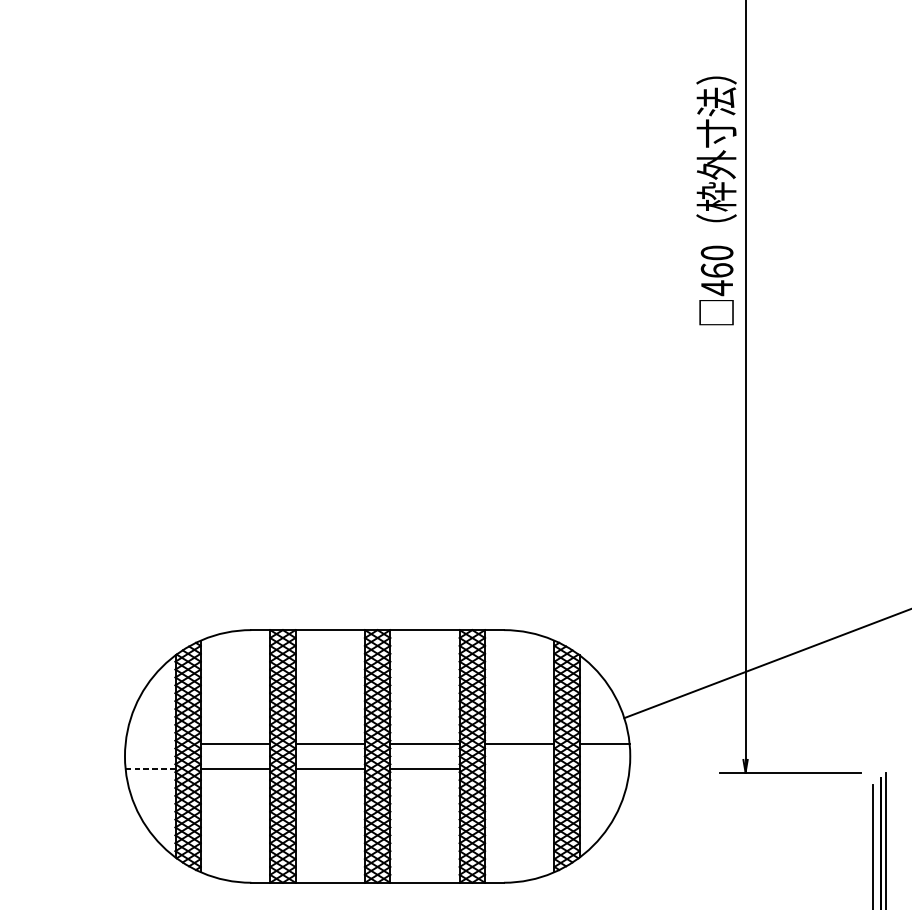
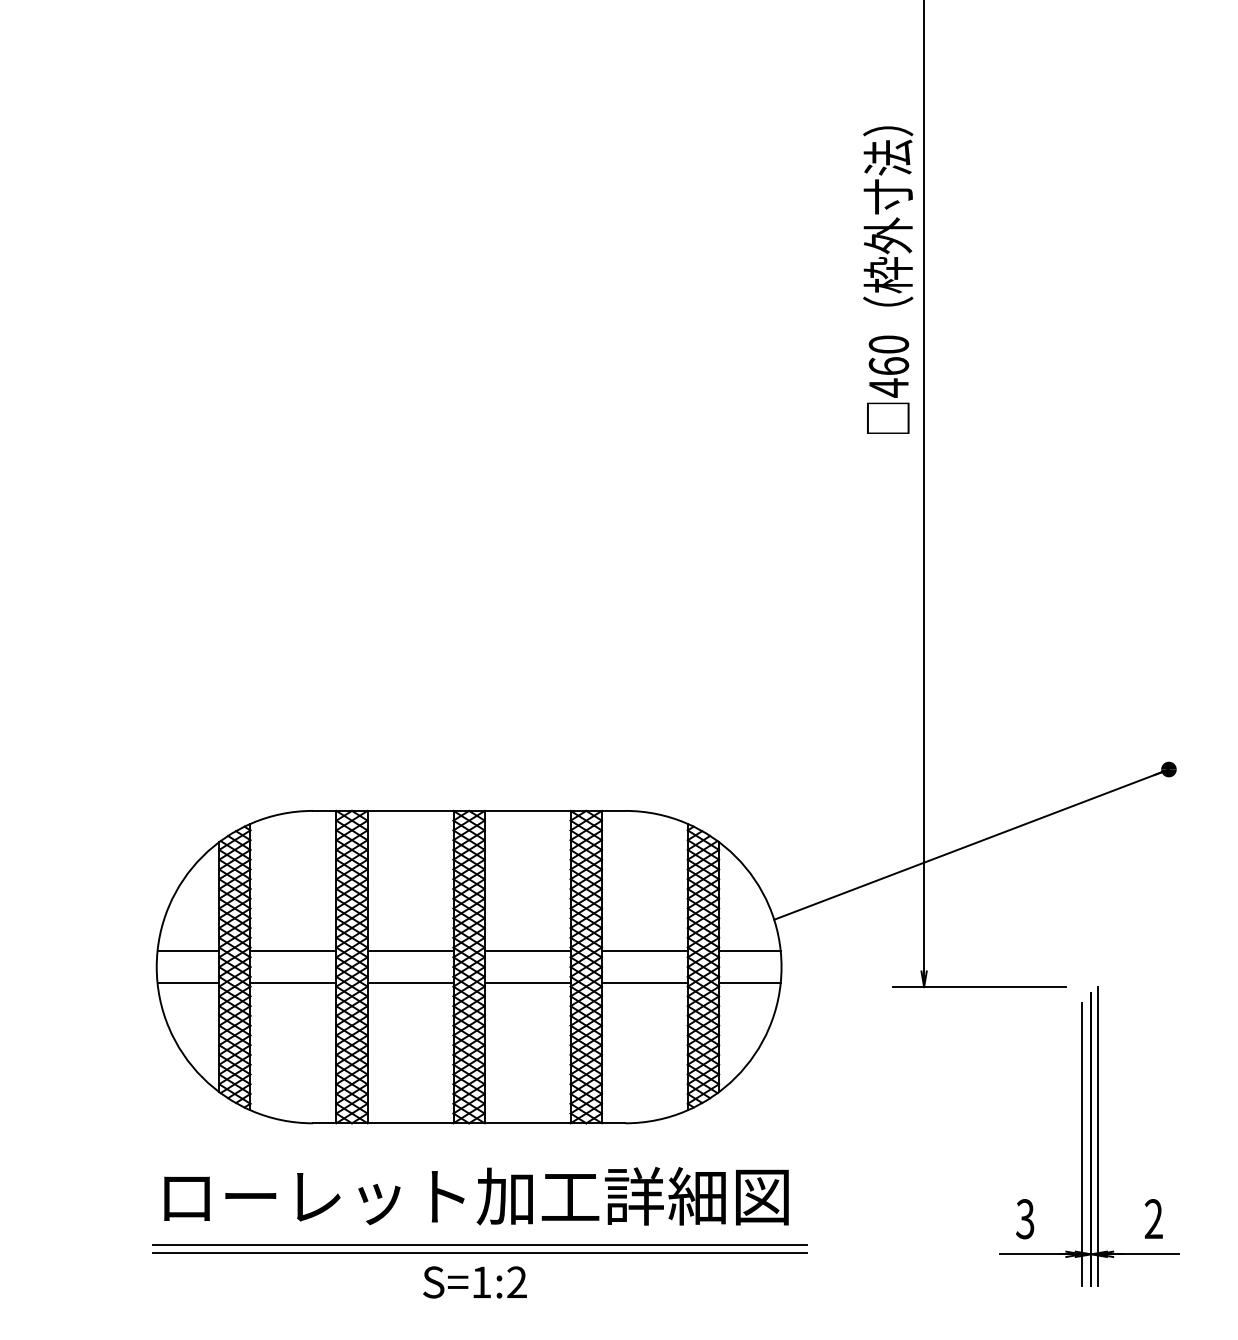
line: (150, 743) -> (188, 951), added
line: (150, 768) -> (188, 982), dashed -> solid
line: (519, 768) -> (644, 982), added
line: (604, 768) -> (749, 982), added

